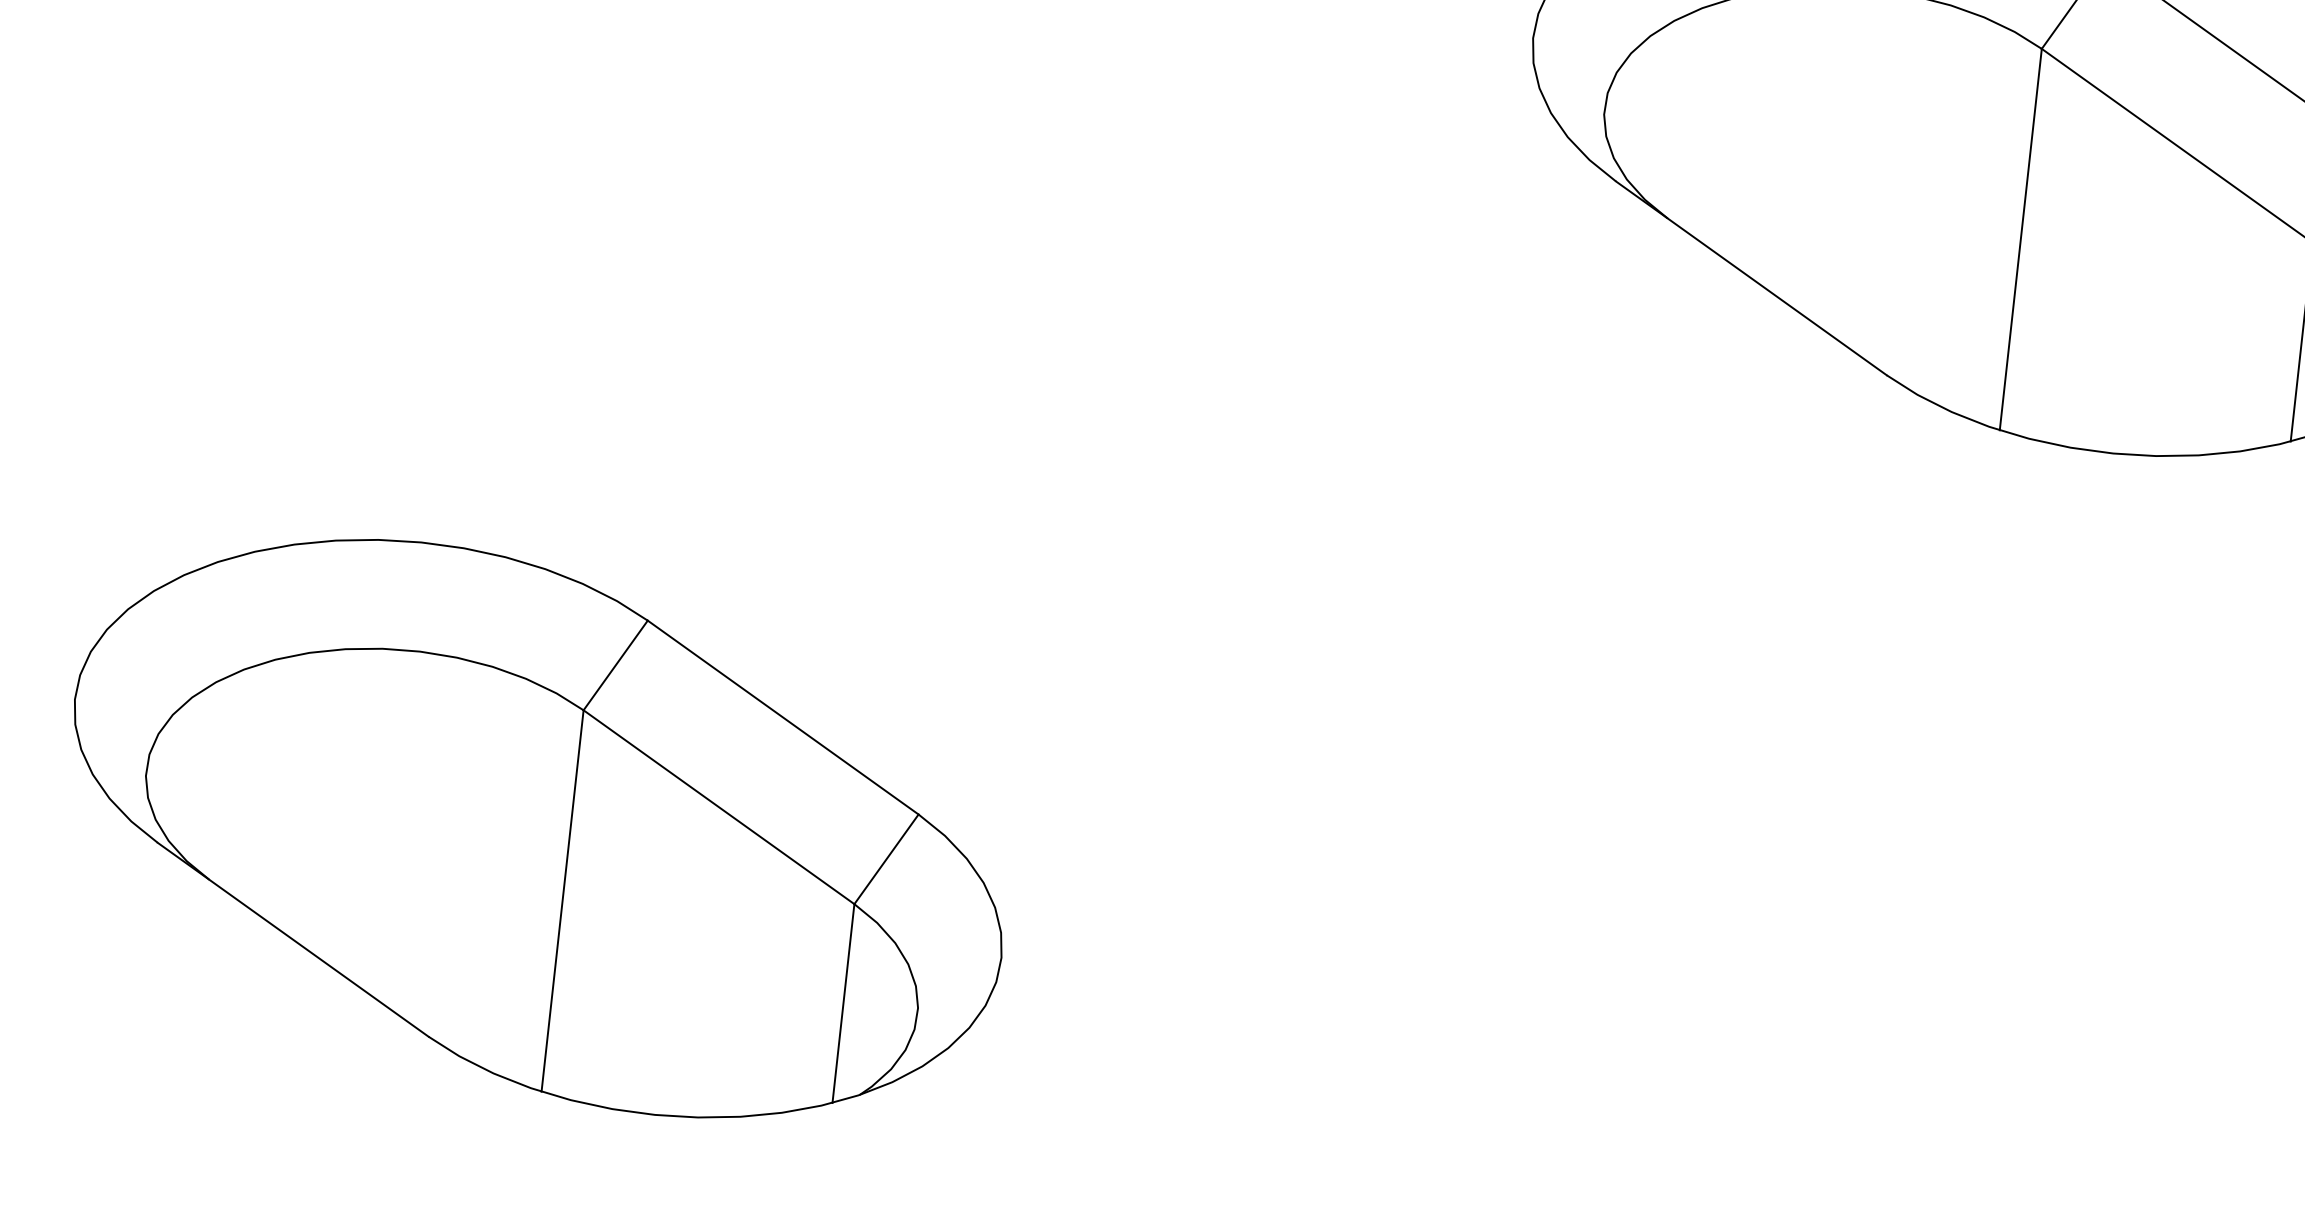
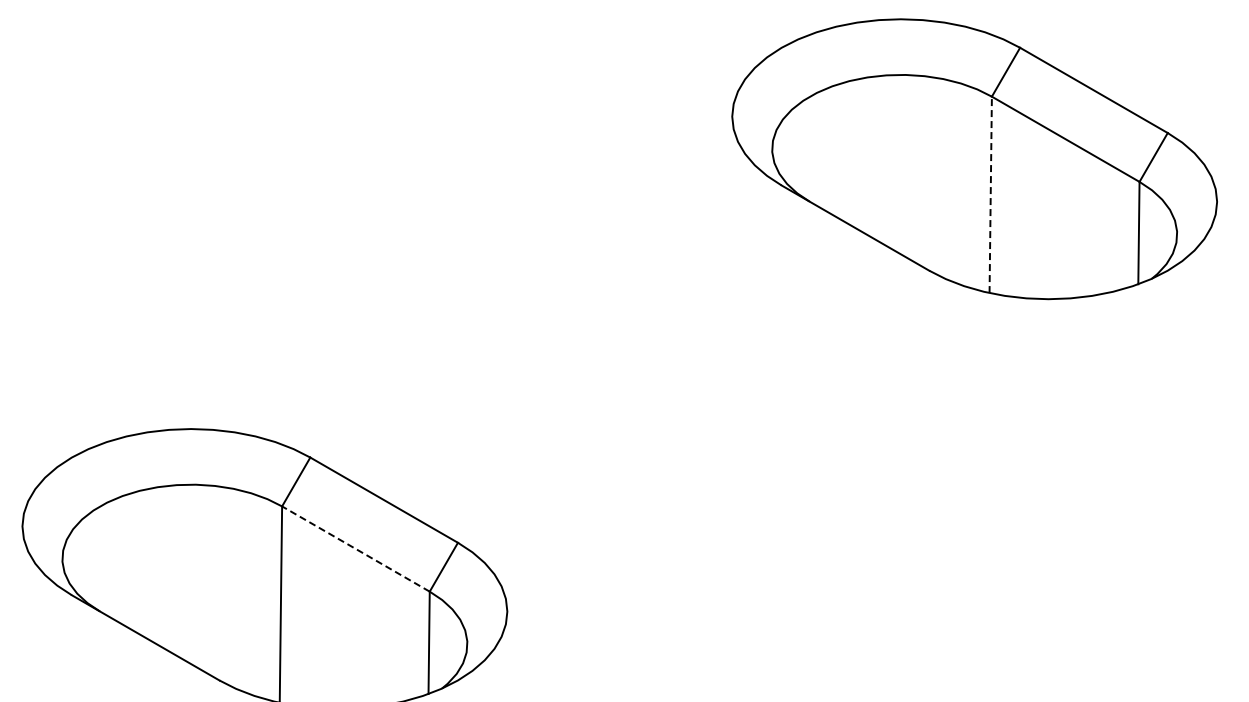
line: (2020, 238) -> (990, 194), solid -> dashed
line: (718, 806) -> (355, 548), solid -> dashed

